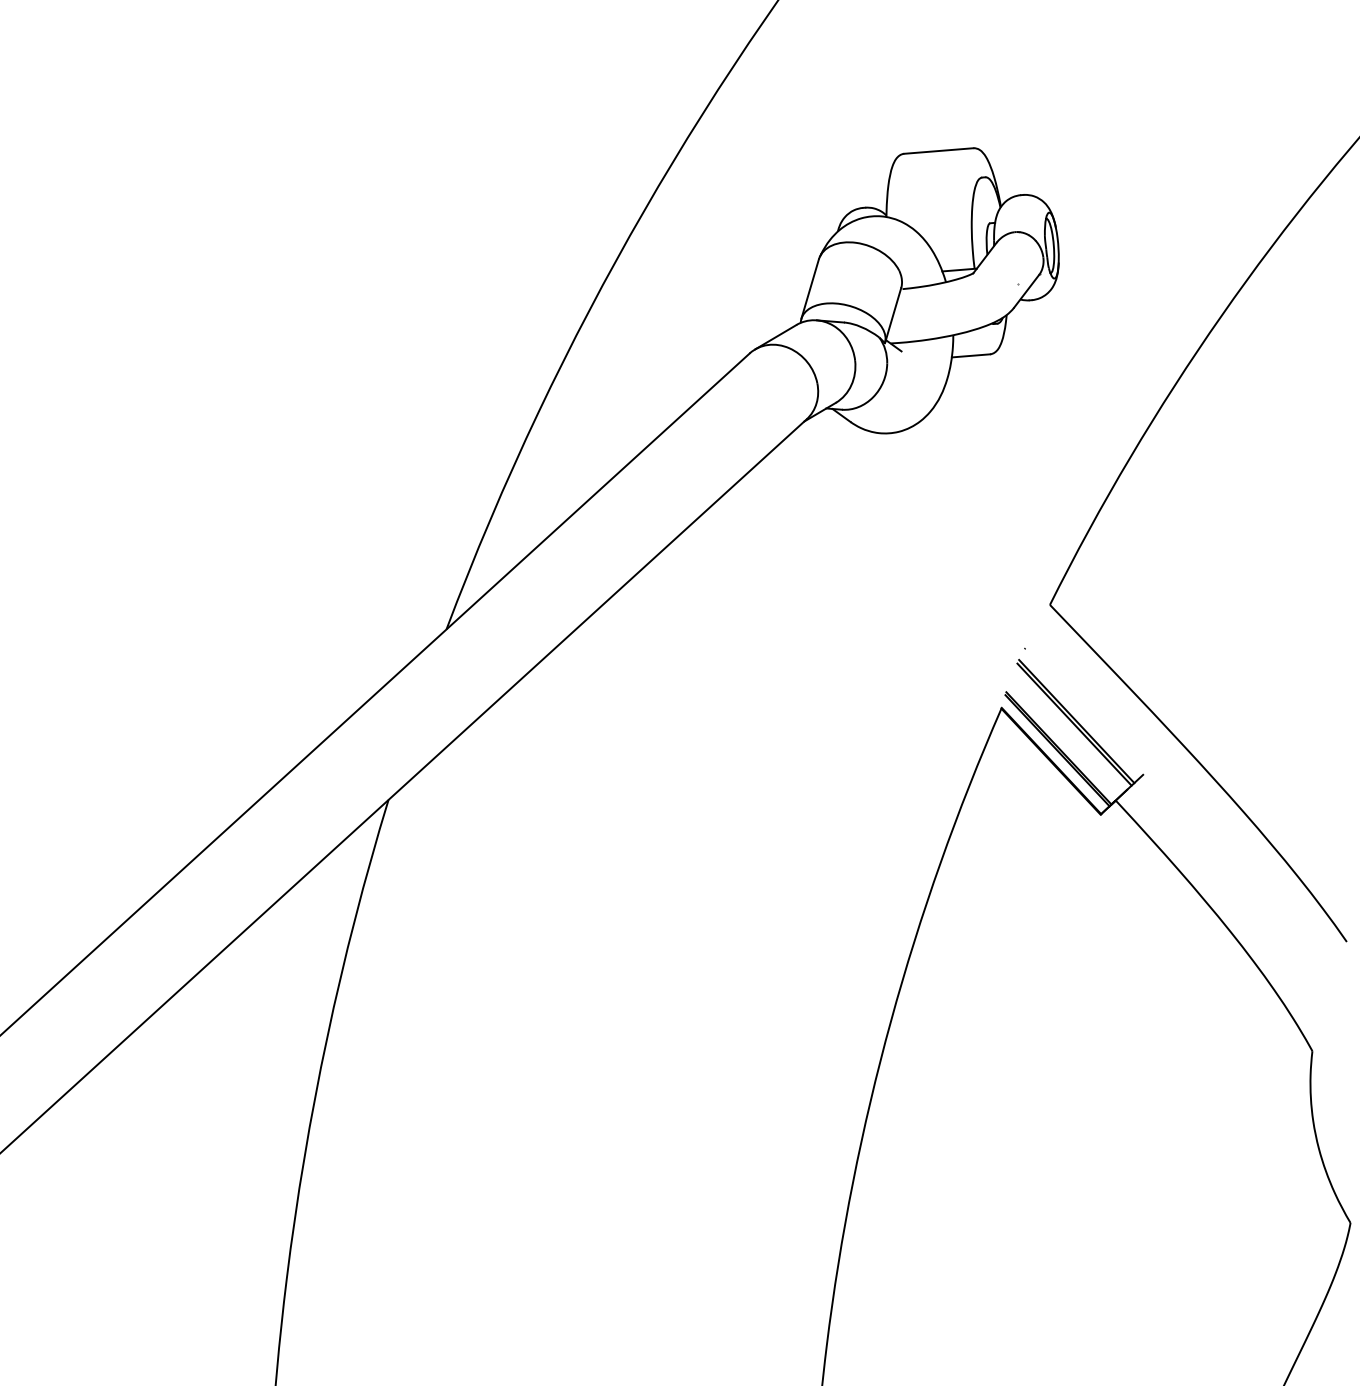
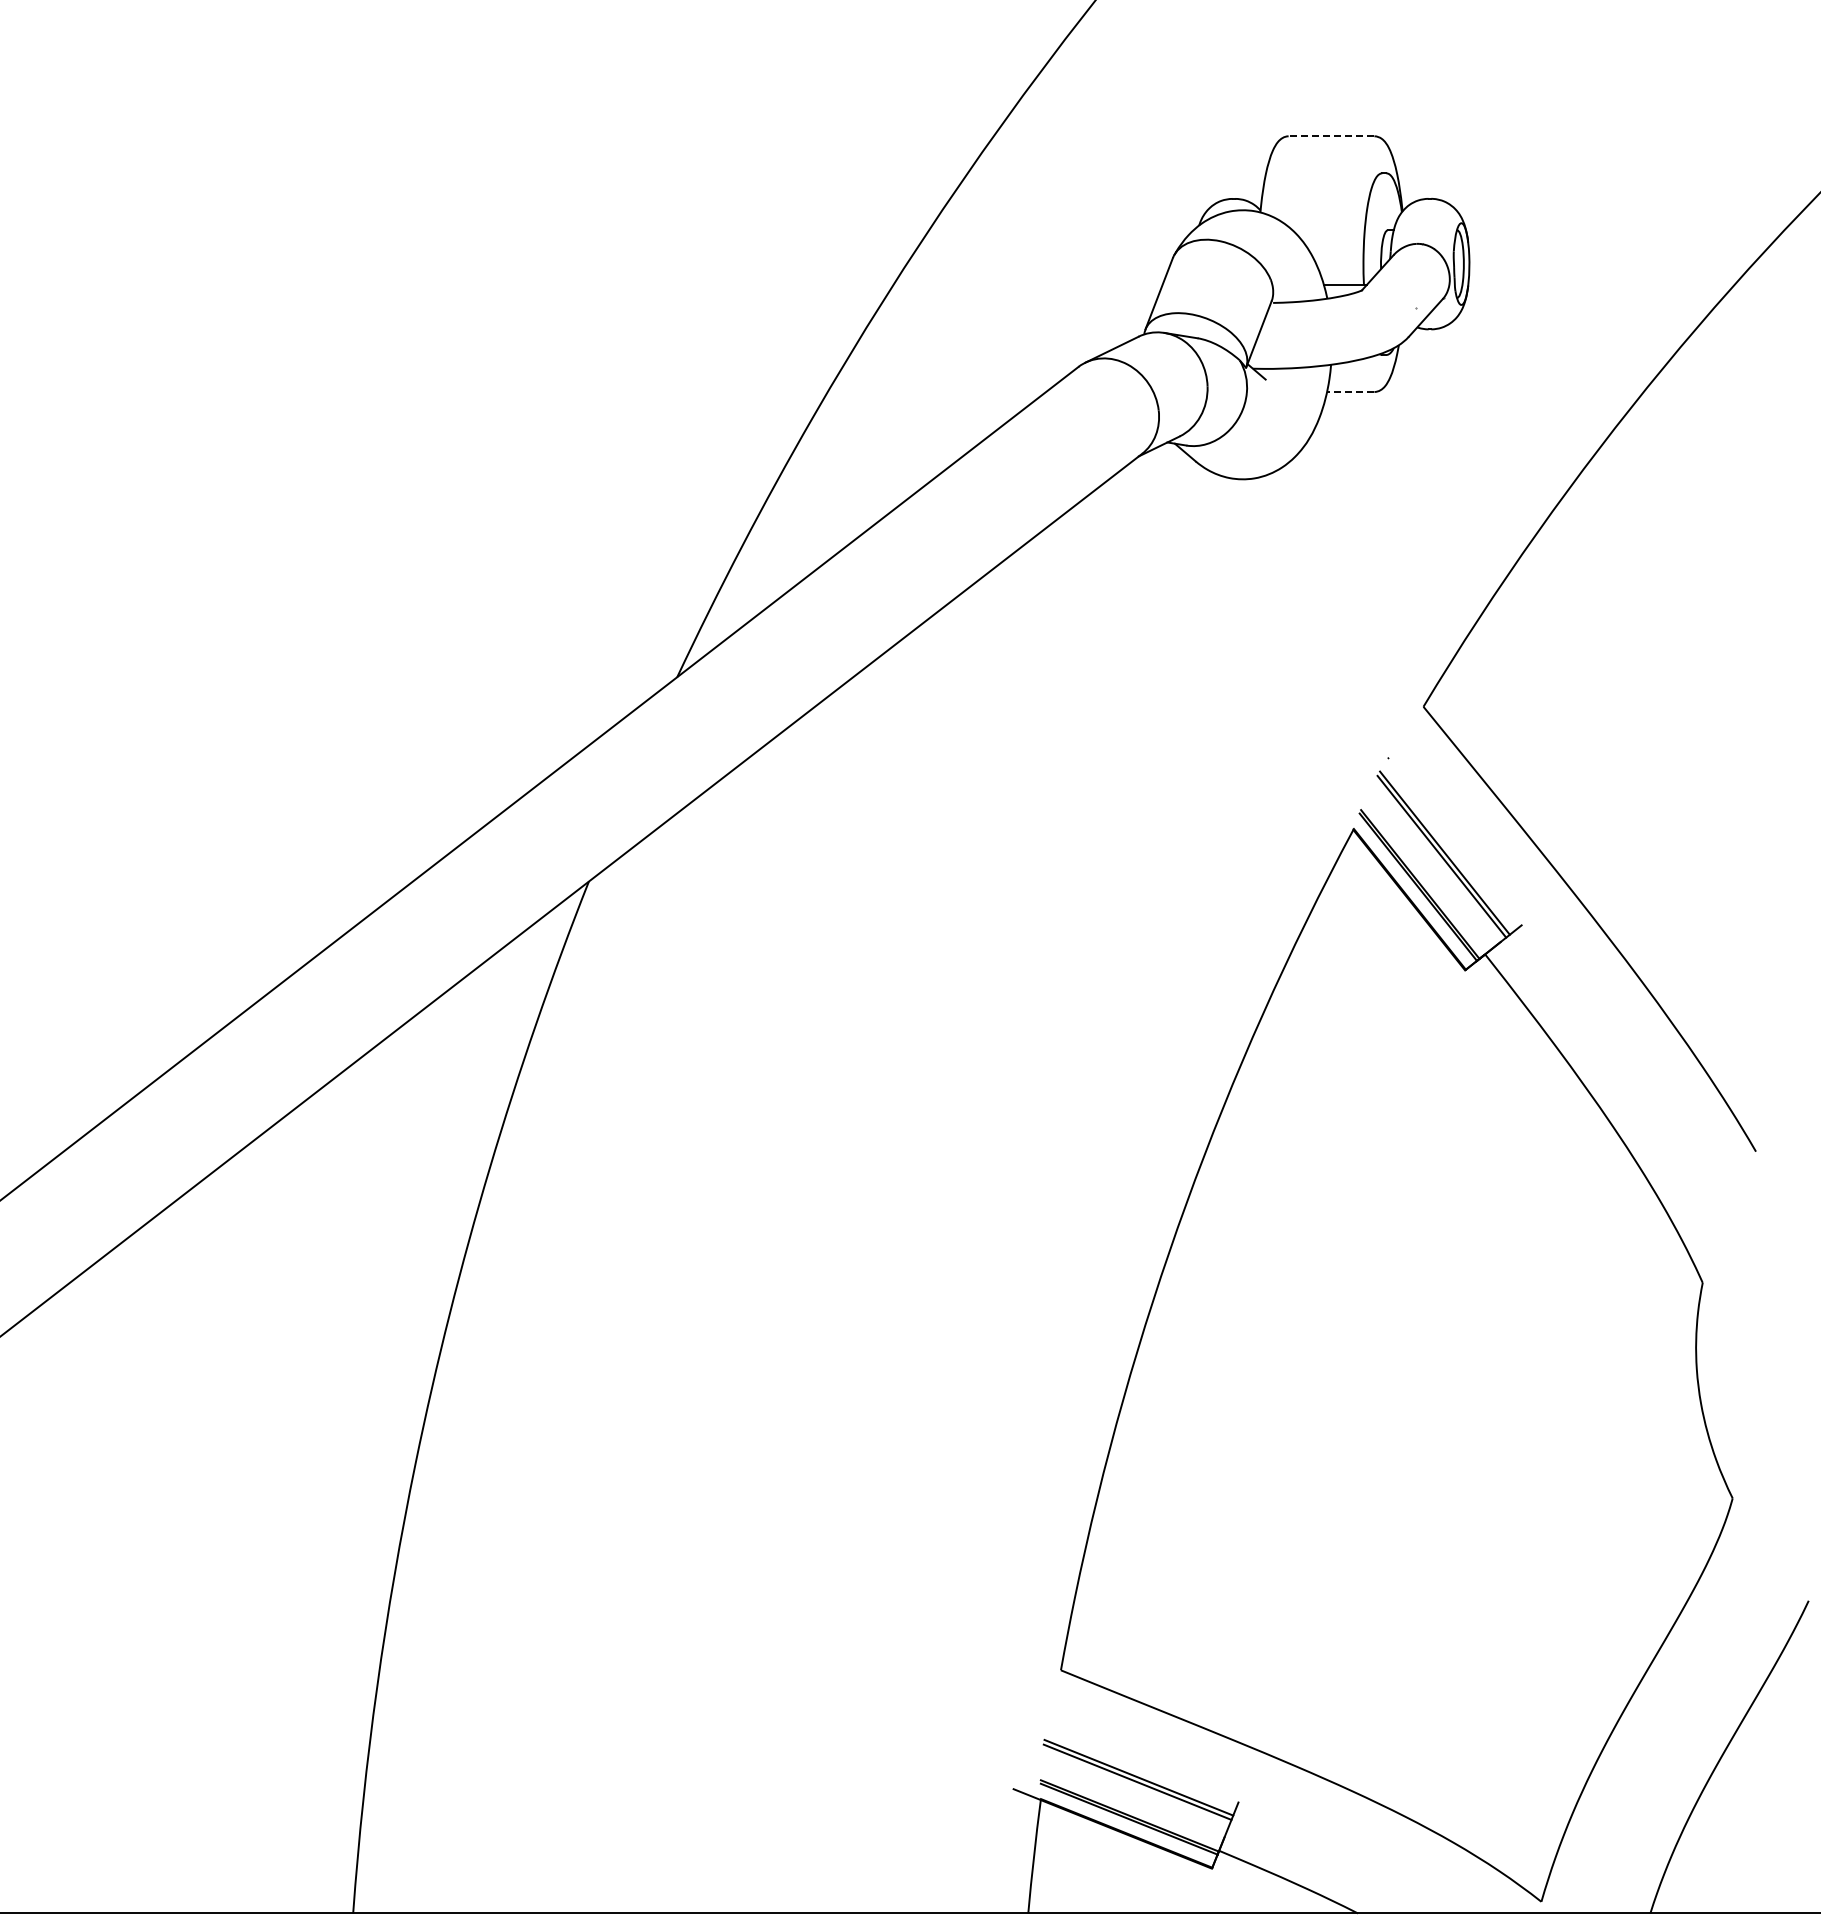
line: (938, 151) -> (1331, 136), solid -> dashed
line: (970, 356) -> (1350, 392), solid -> dashed

